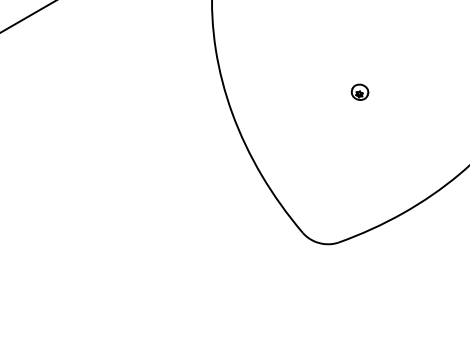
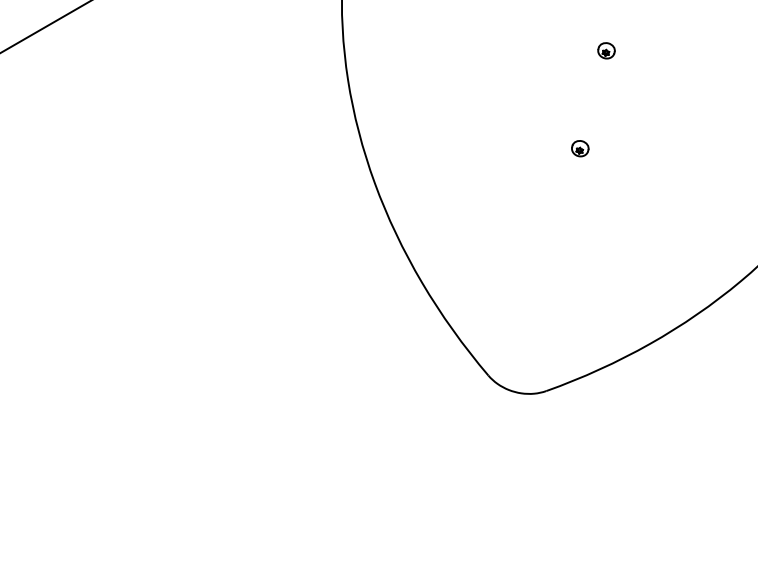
part: (376, 31) -> (607, 50), added
part: (359, 91) -> (579, 147), size x0.62

